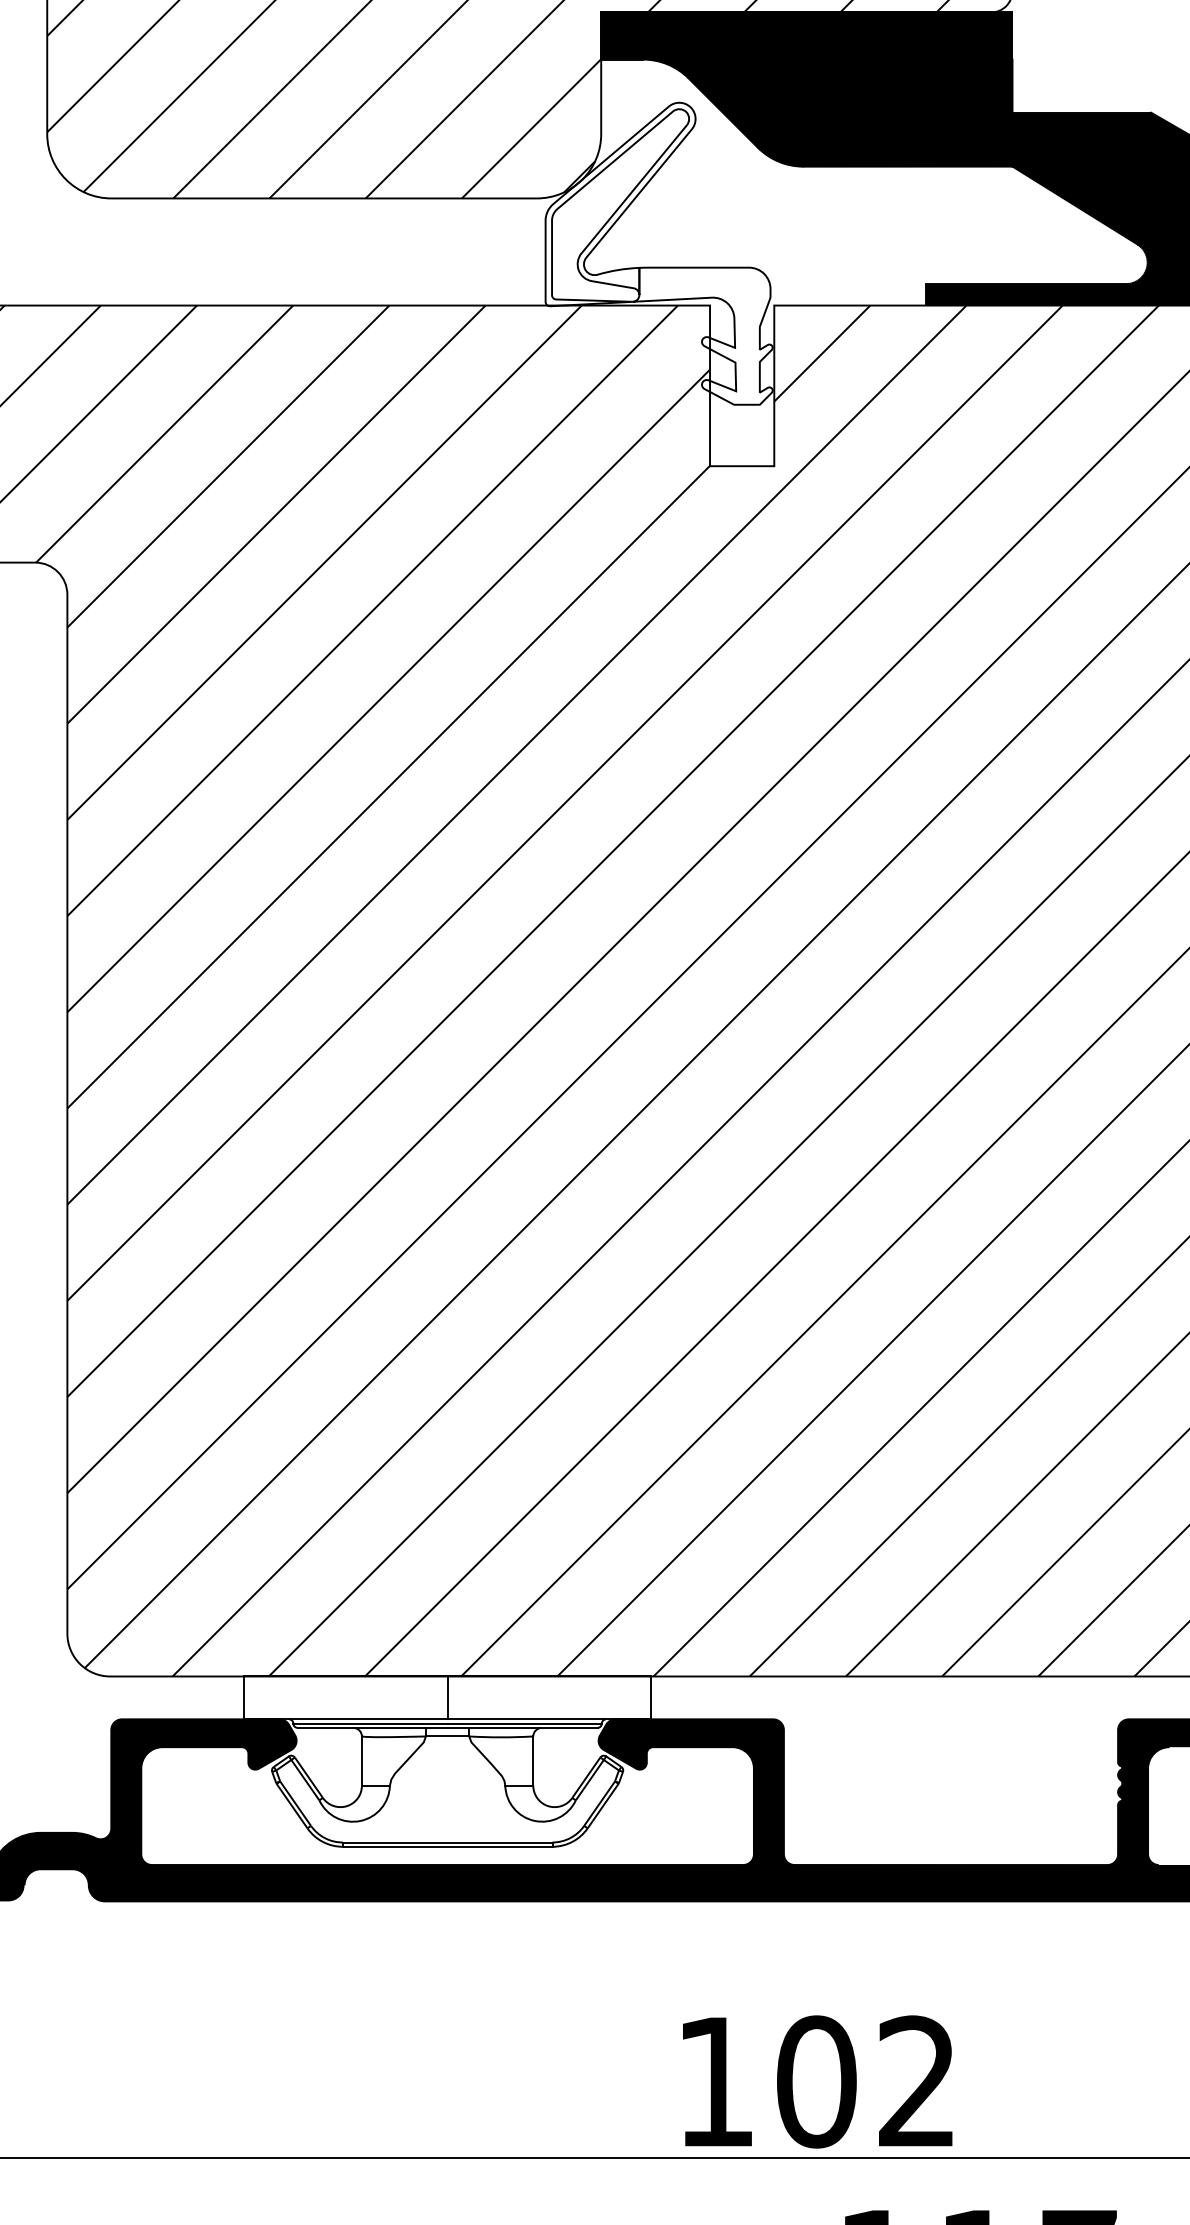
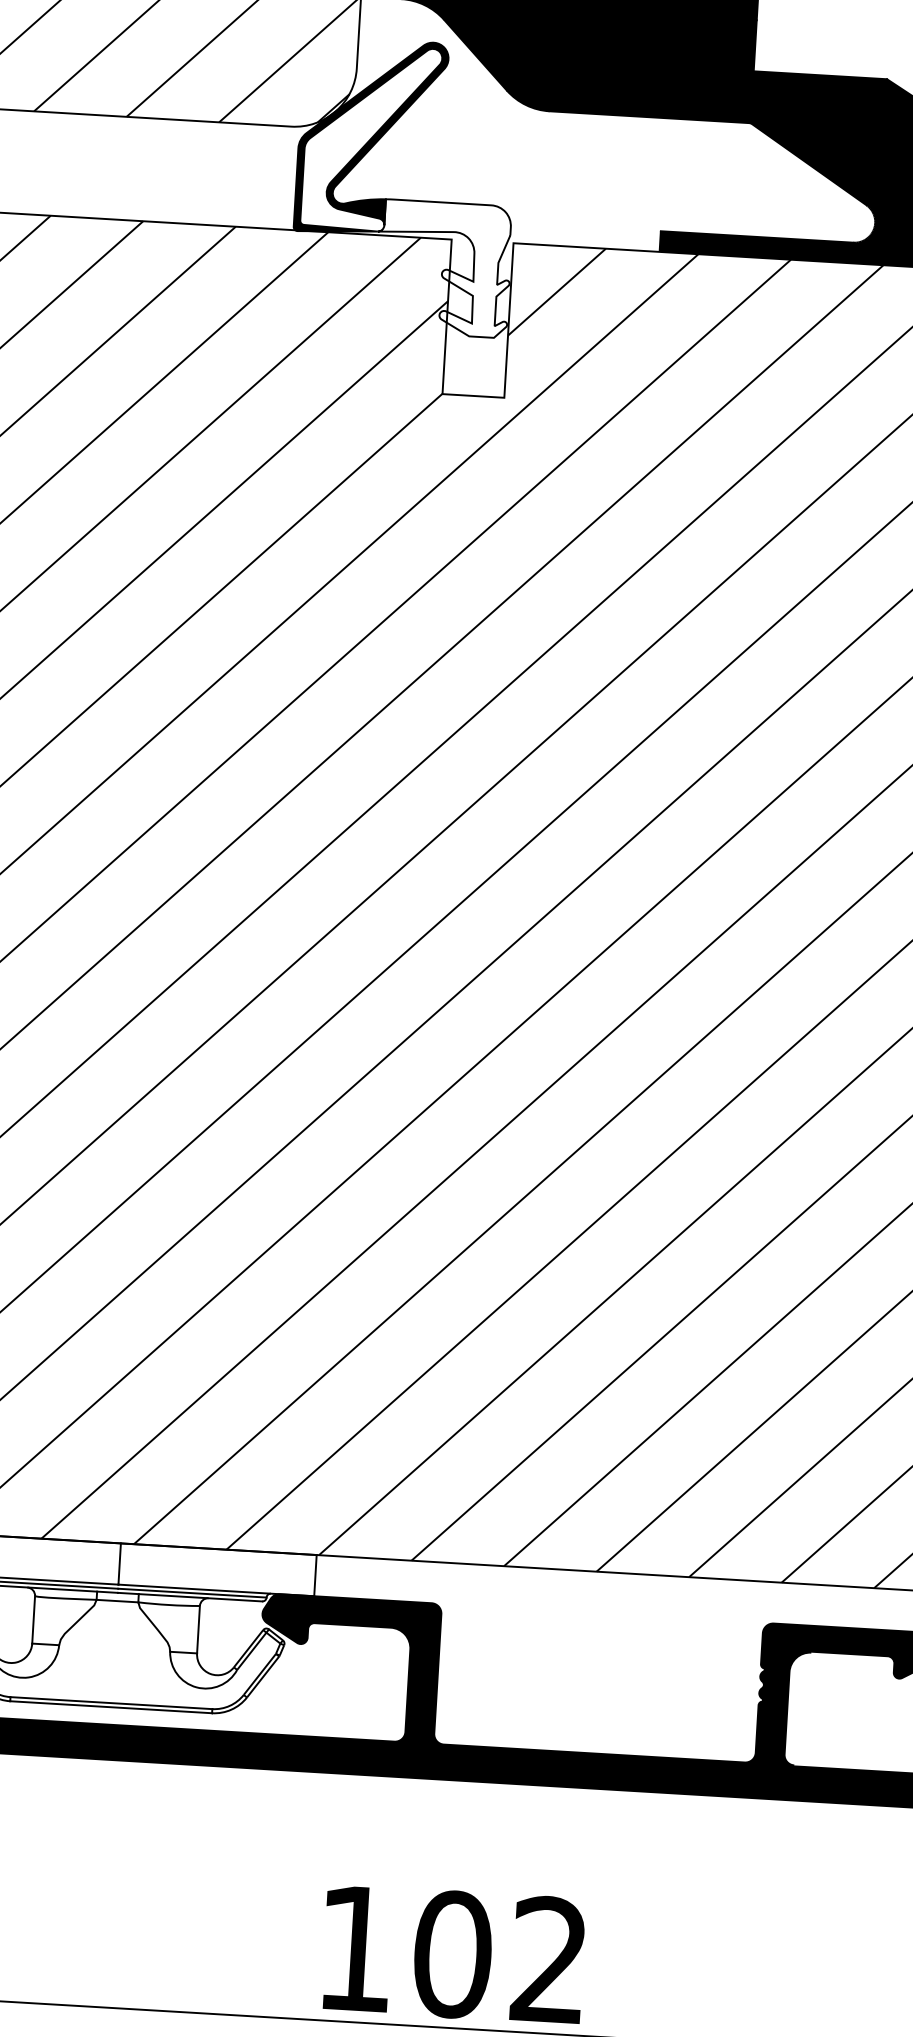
fill: (620, 204) -> (371, 137), added

